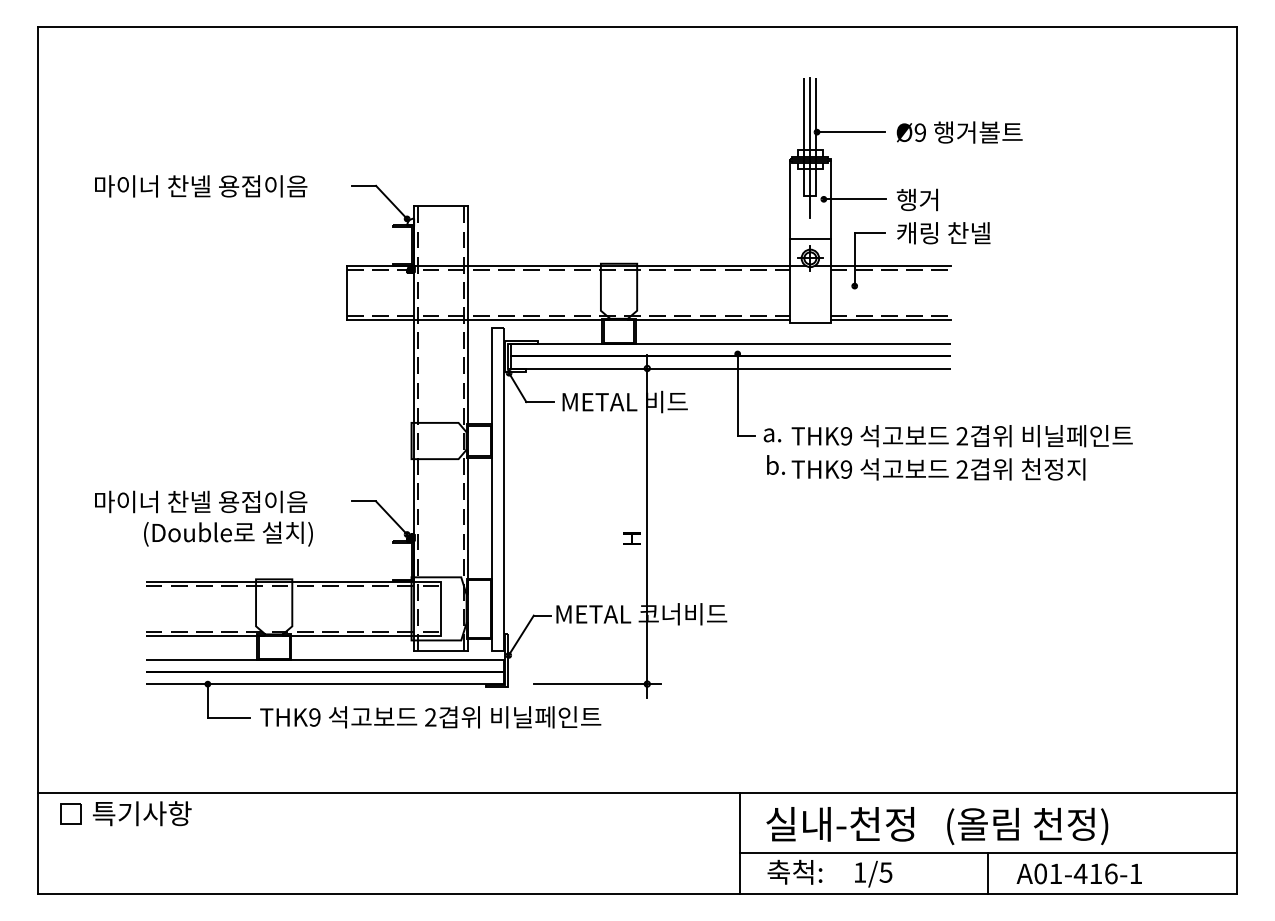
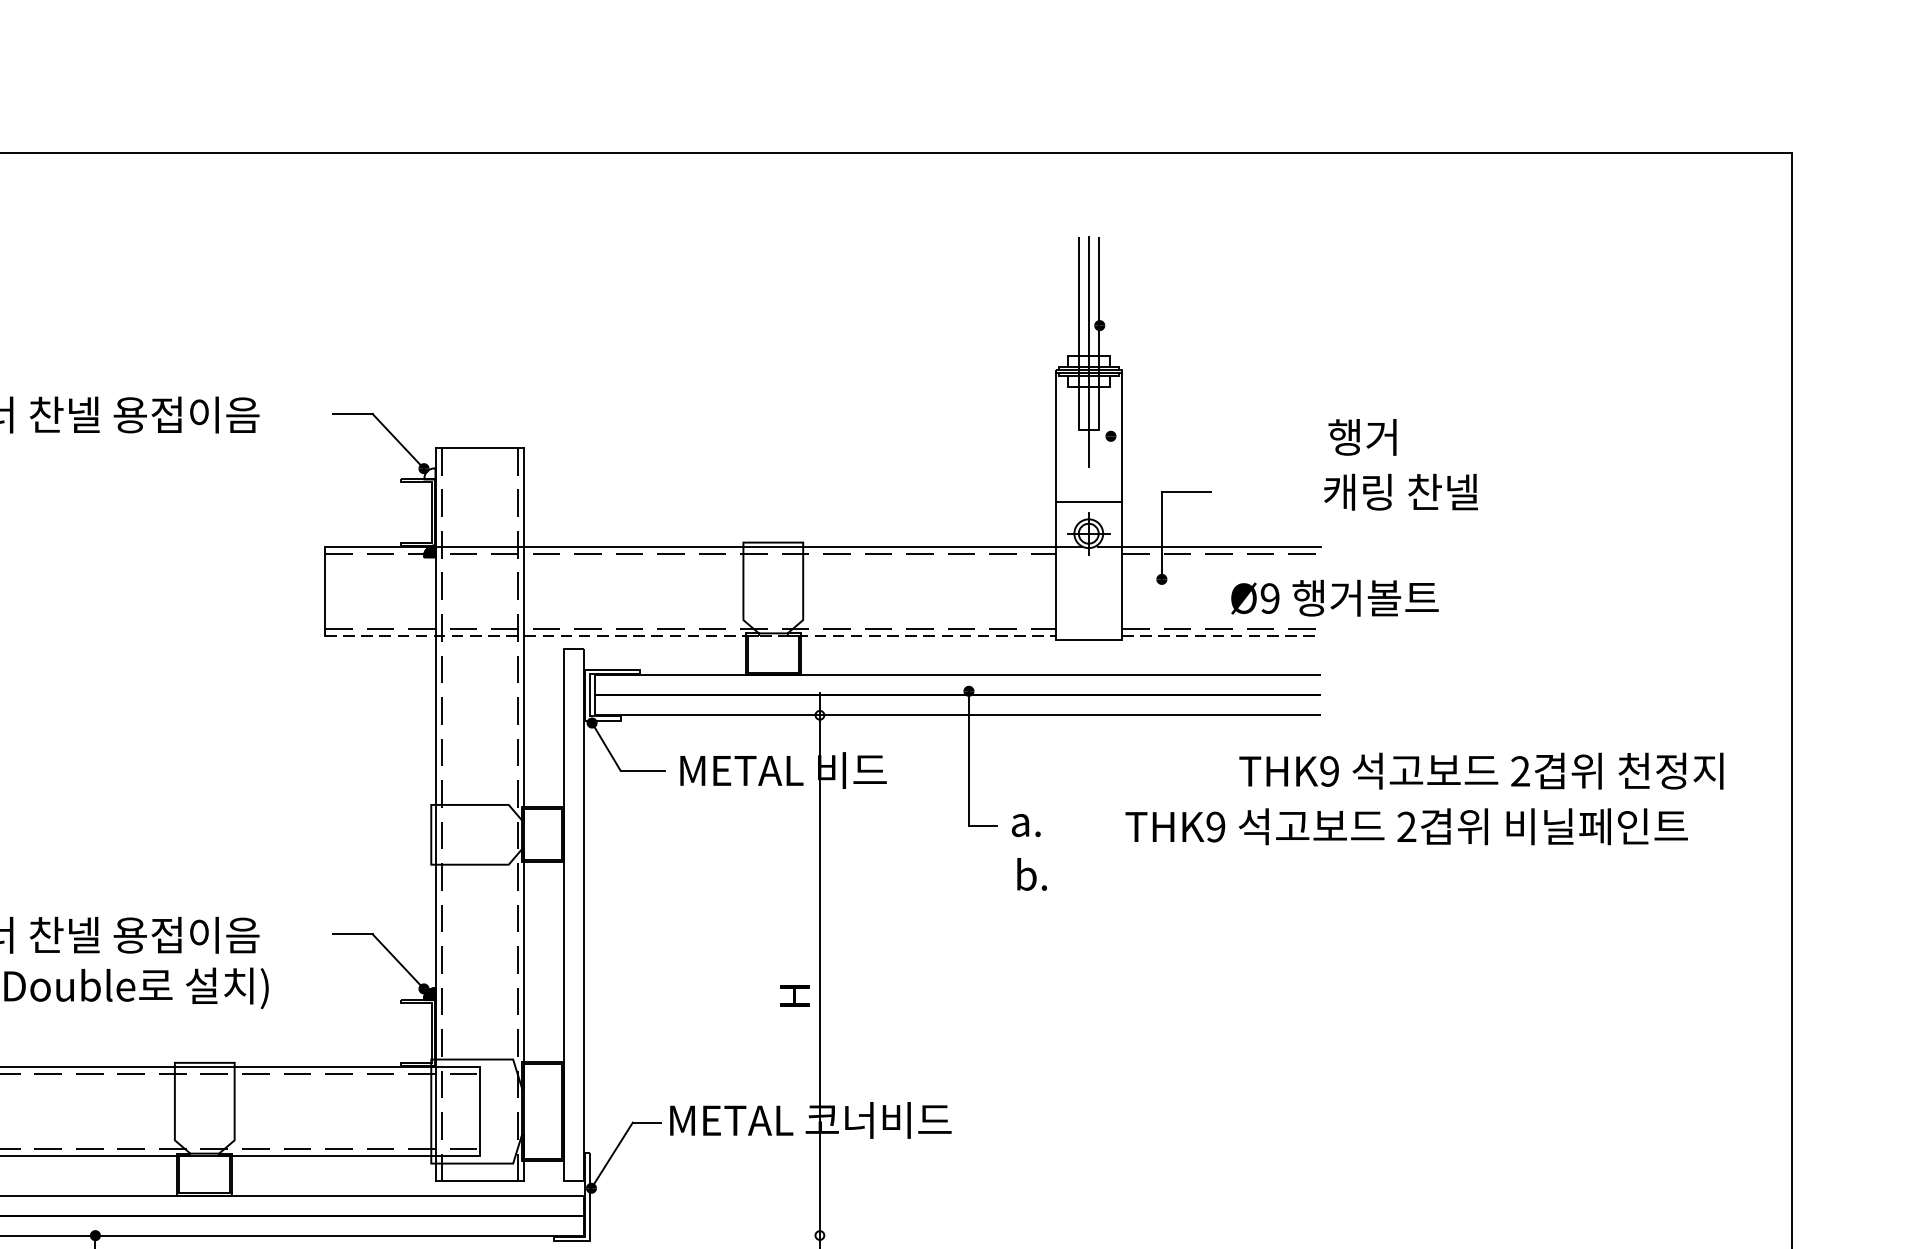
line: (850, 132) -> (1154, 326), removed
text: (959, 132) -> (1334, 598), moved
line: (854, 199) -> (1161, 436), removed
text: (916, 199) -> (1360, 436), moved
text: (943, 233) -> (1400, 492), moved
line: (568, 320) -> (689, 636), solid -> dashed
line: (891, 320) -> (1222, 636), solid -> dashed
text: (961, 436) -> (1405, 827), moved
text: (938, 469) -> (1481, 771), moved
line: (597, 684) -> (737, 1236), removed

